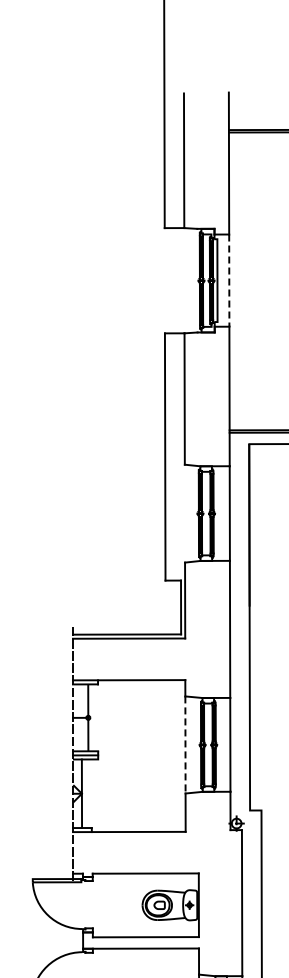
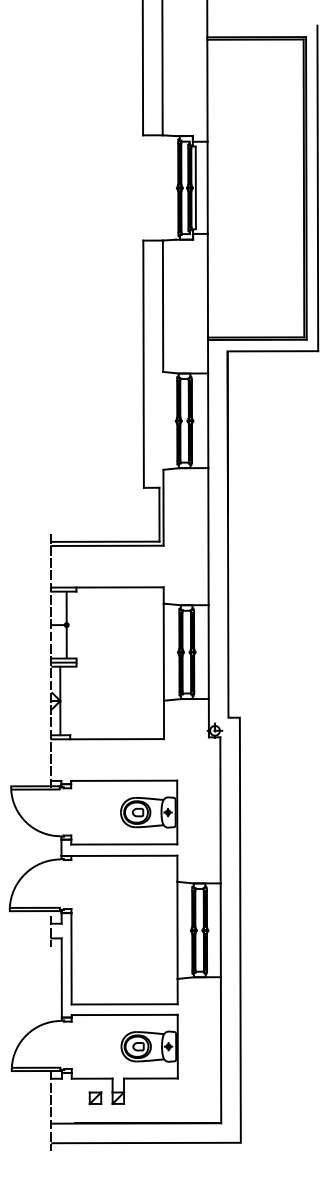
line: (229, 281) -> (207, 188), dashed -> solid
line: (185, 745) -> (163, 652), dashed -> solid

